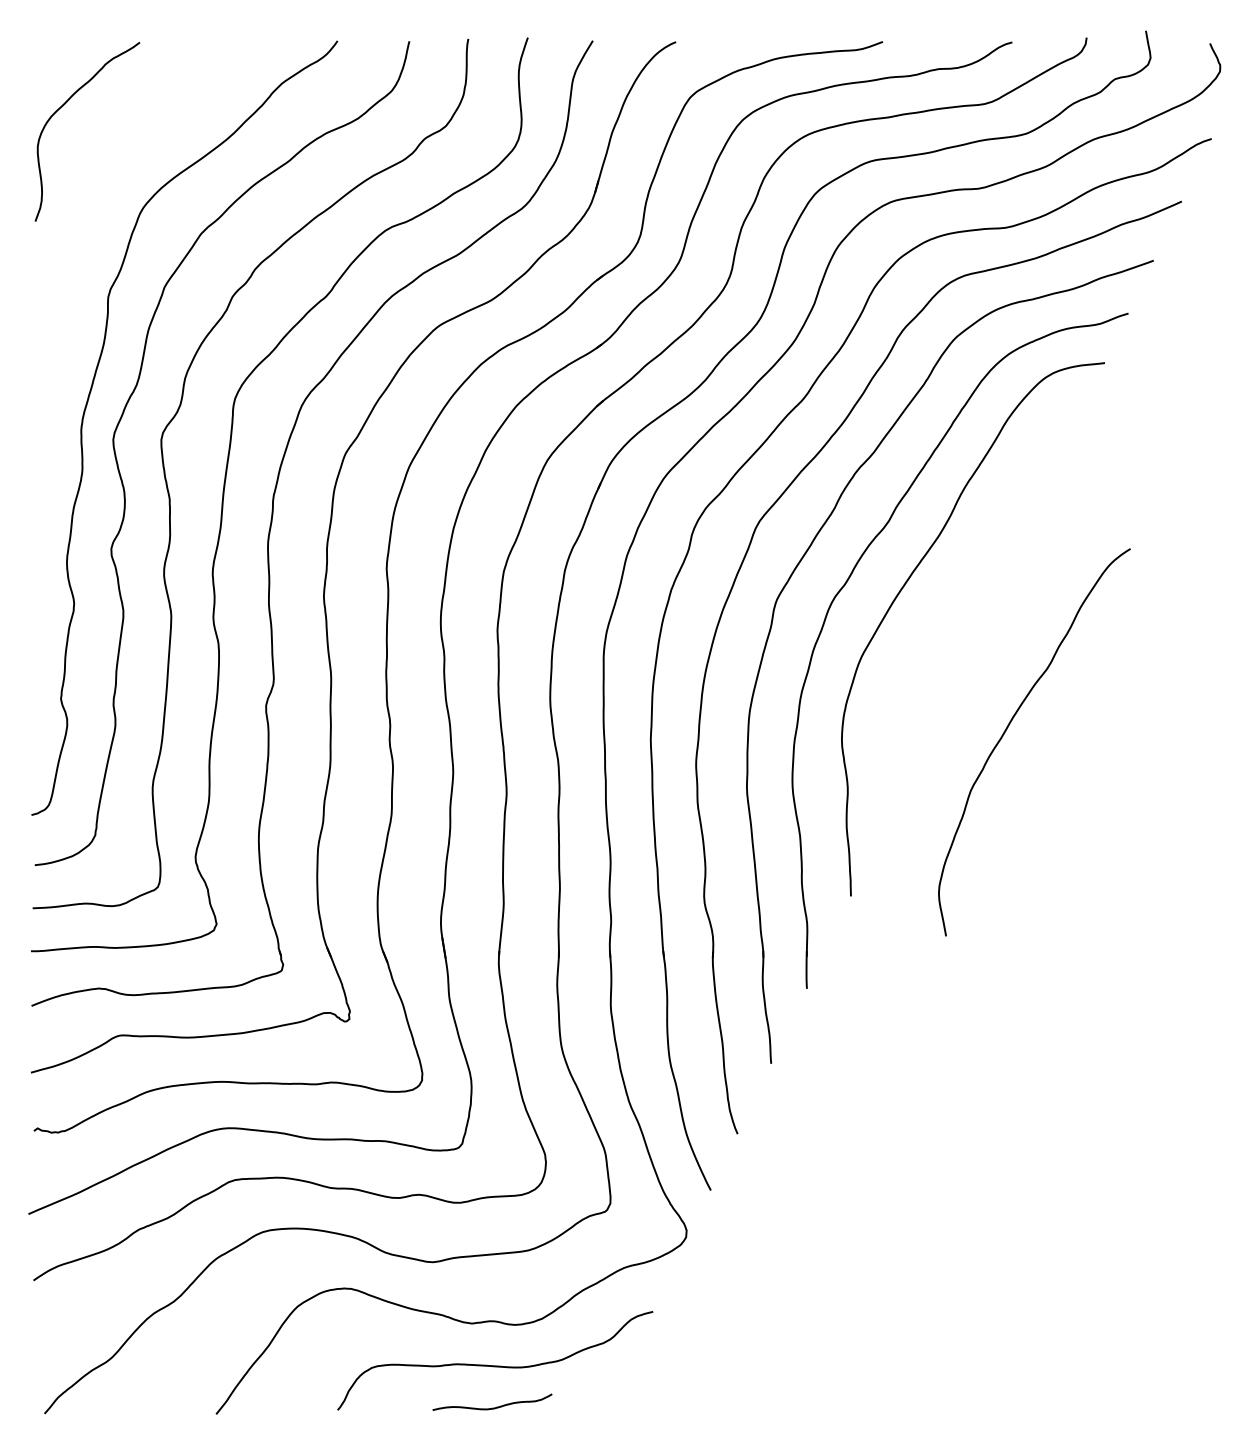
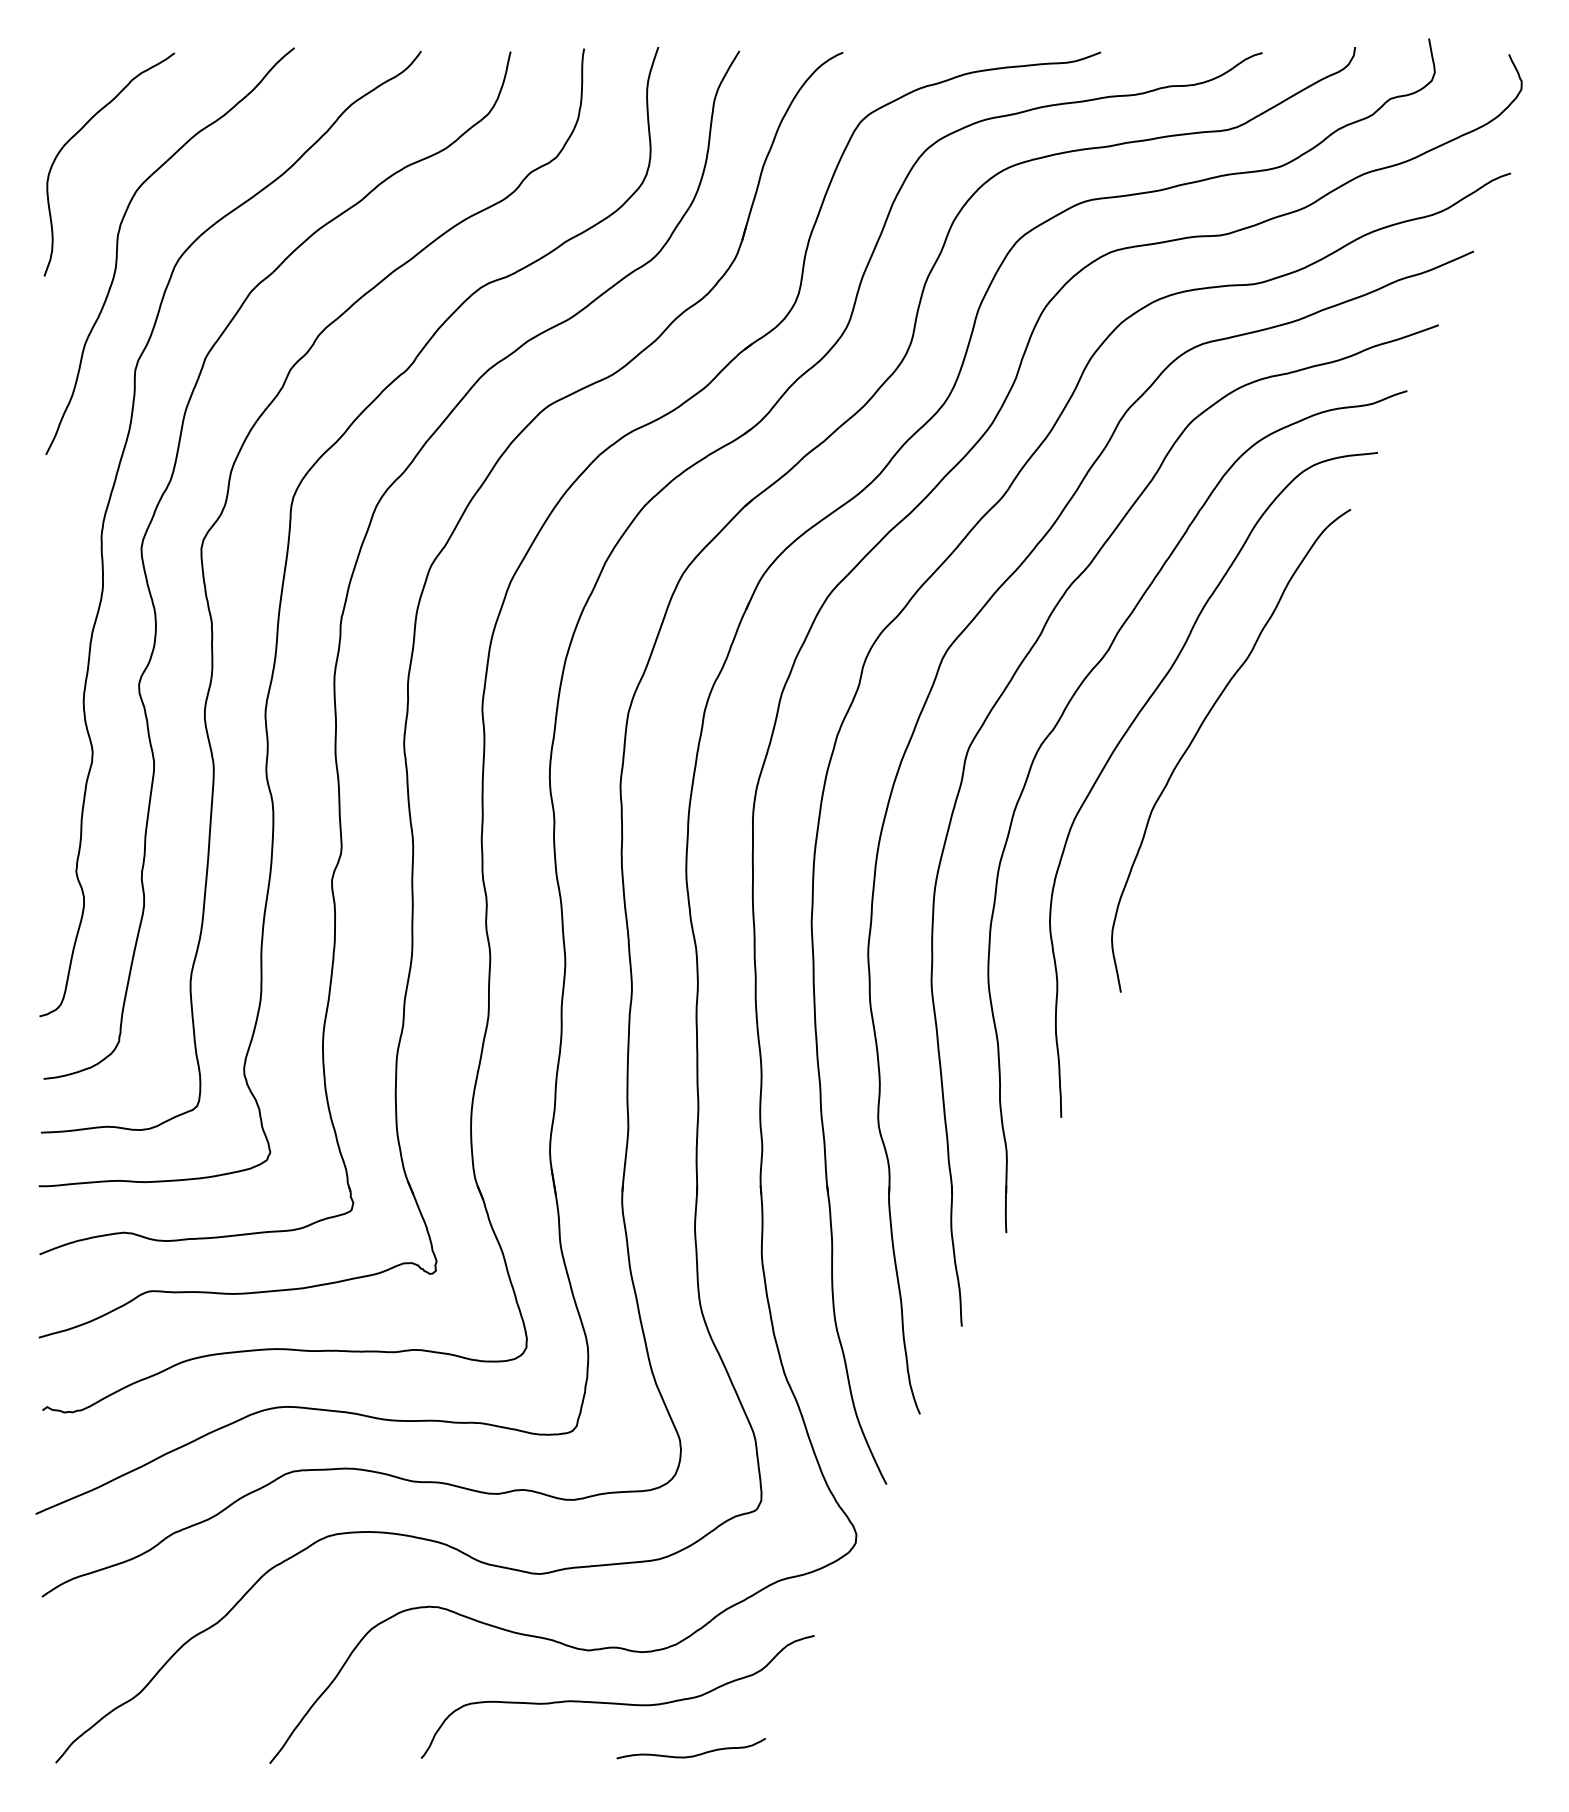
curve: (94, 197) -> (118, 246), added
curve: (1007, 729) -> (1197, 734), moved
curve: (491, 1407) -> (690, 1755), moved

